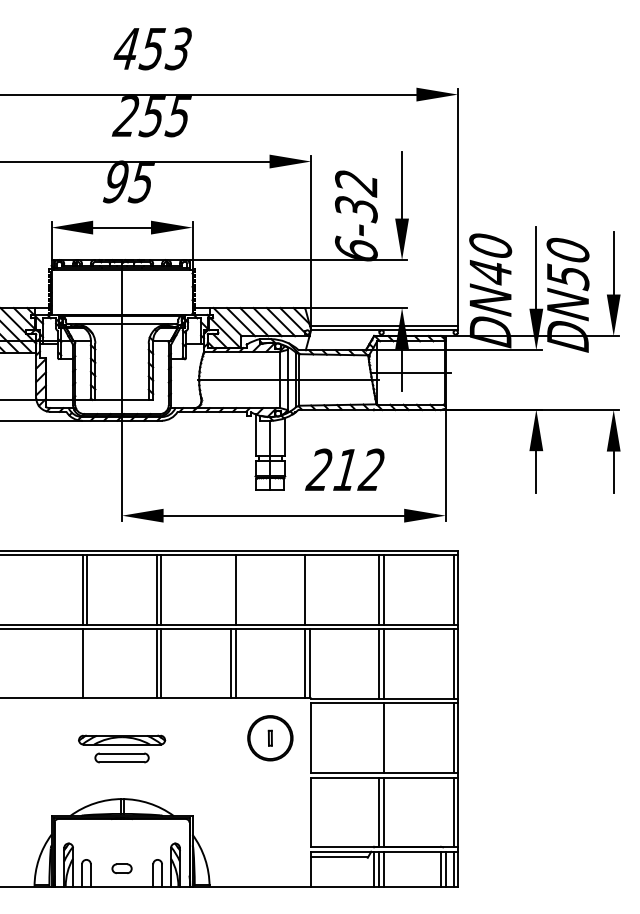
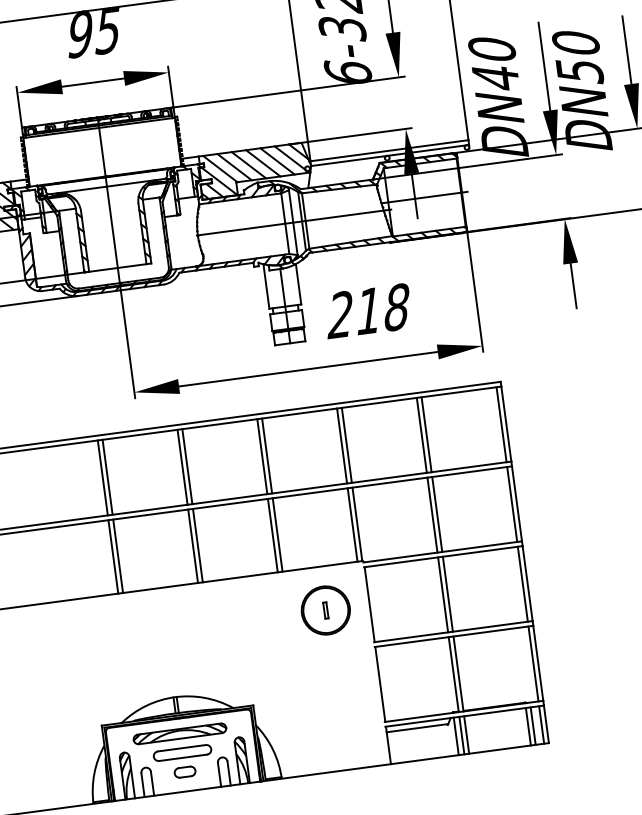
text: (371, 469) -> (396, 306), 212 -> 218
line: (231, 589) -> (262, 456), added
line: (309, 589) -> (346, 444), added
line: (87, 663) -> (118, 556), added
line: (379, 738) -> (443, 595), added
part: (122, 748) -> (181, 742), moved

